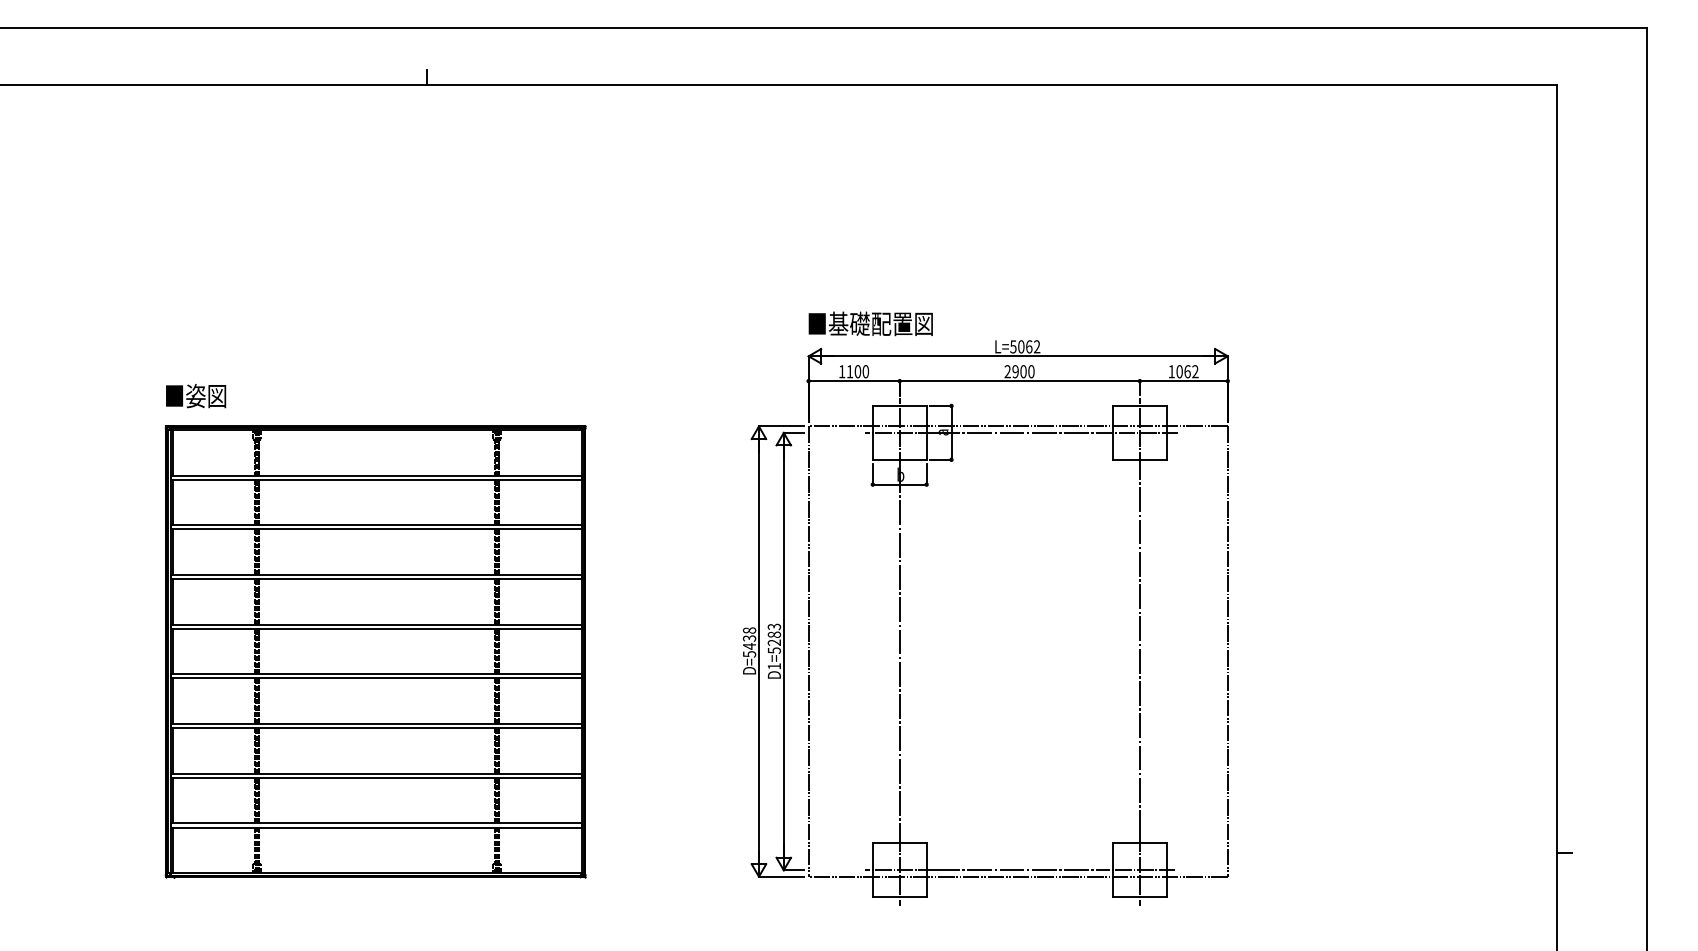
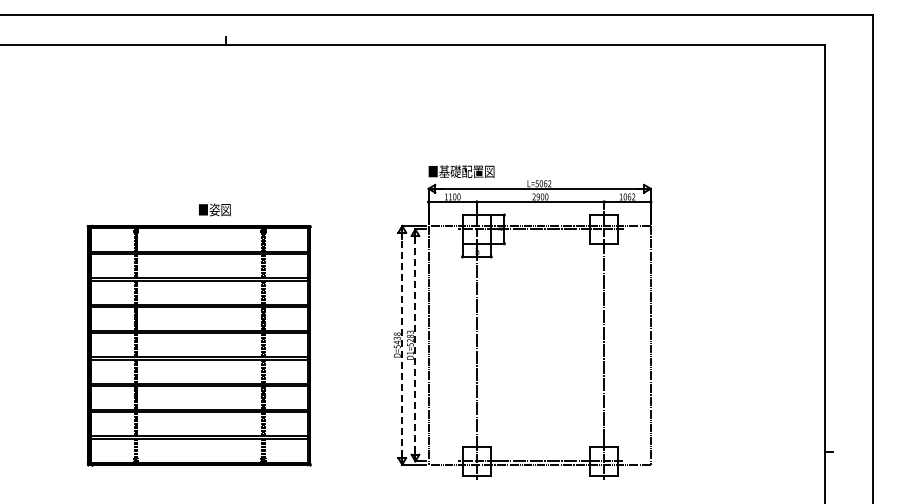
text: (195, 395) -> (214, 209), moved
line: (759, 651) -> (402, 345), solid -> dashed
line: (783, 651) -> (415, 345), solid -> dashed

